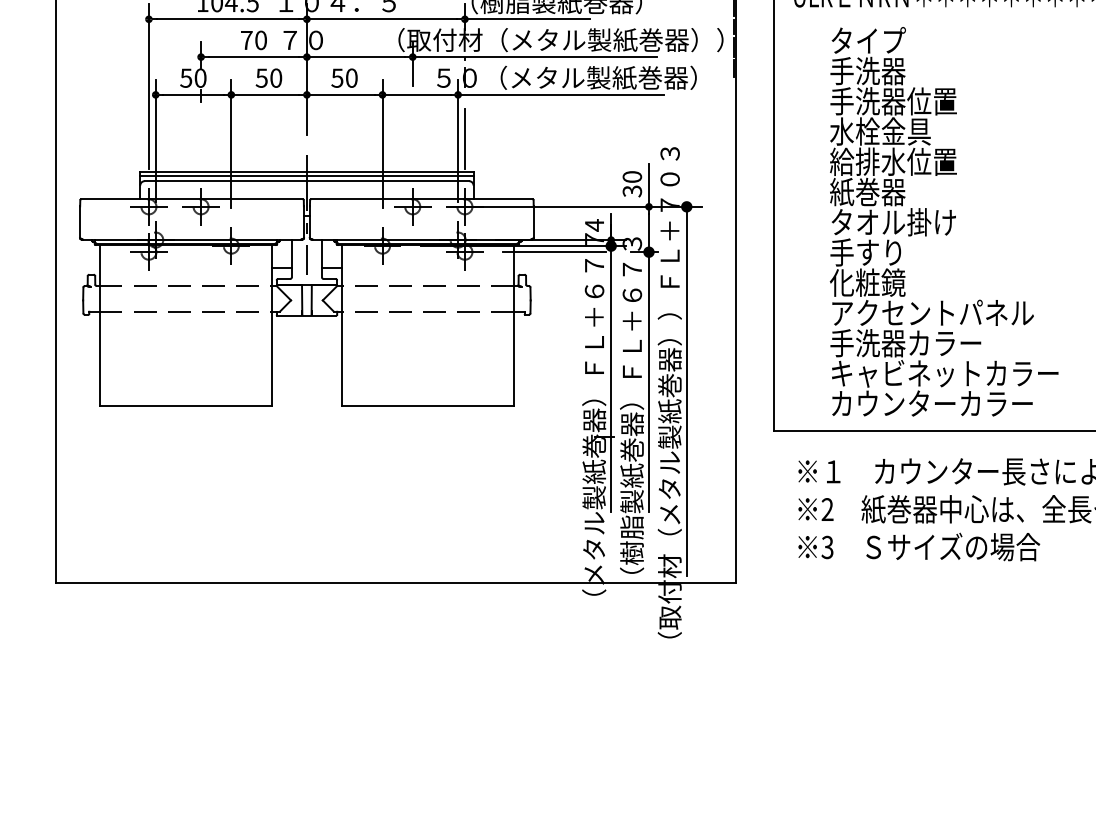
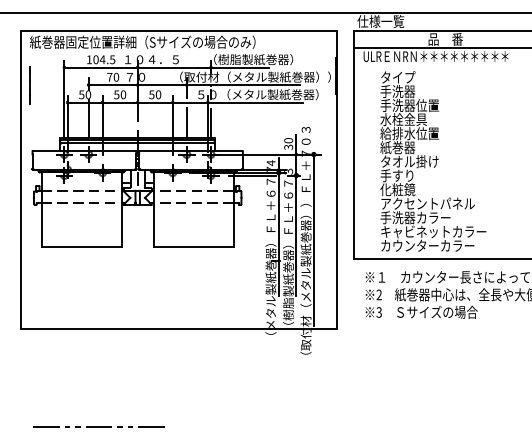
line: (73, 58) -> (29, 85), added
line: (200, 135) -> (88, 121), added
line: (412, 137) -> (186, 122), added
line: (222, 793) -> (98, 426), added

